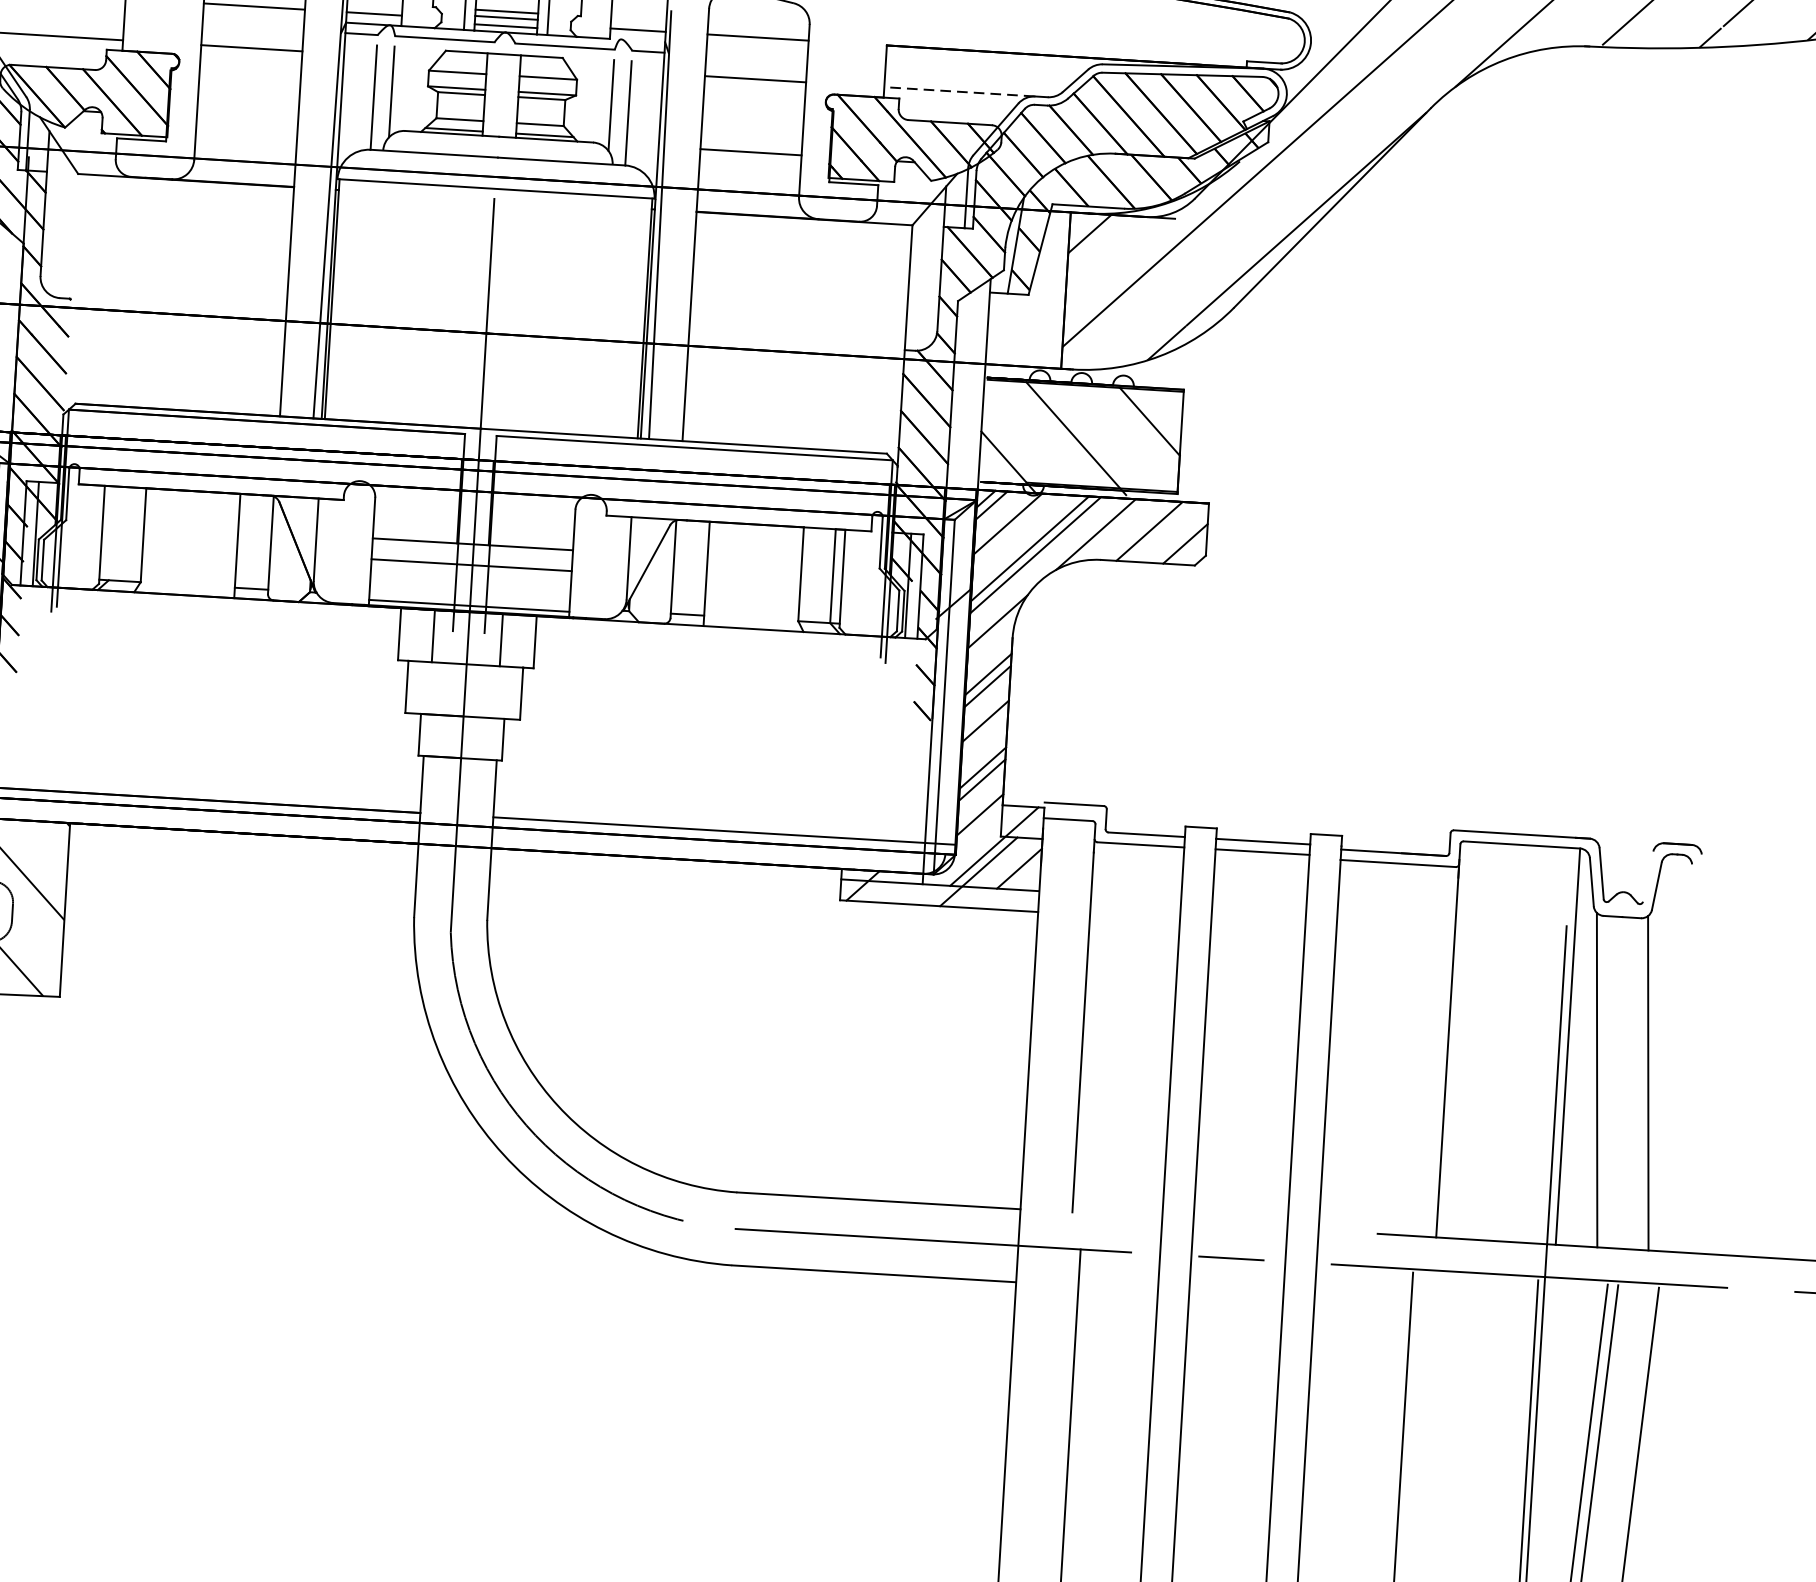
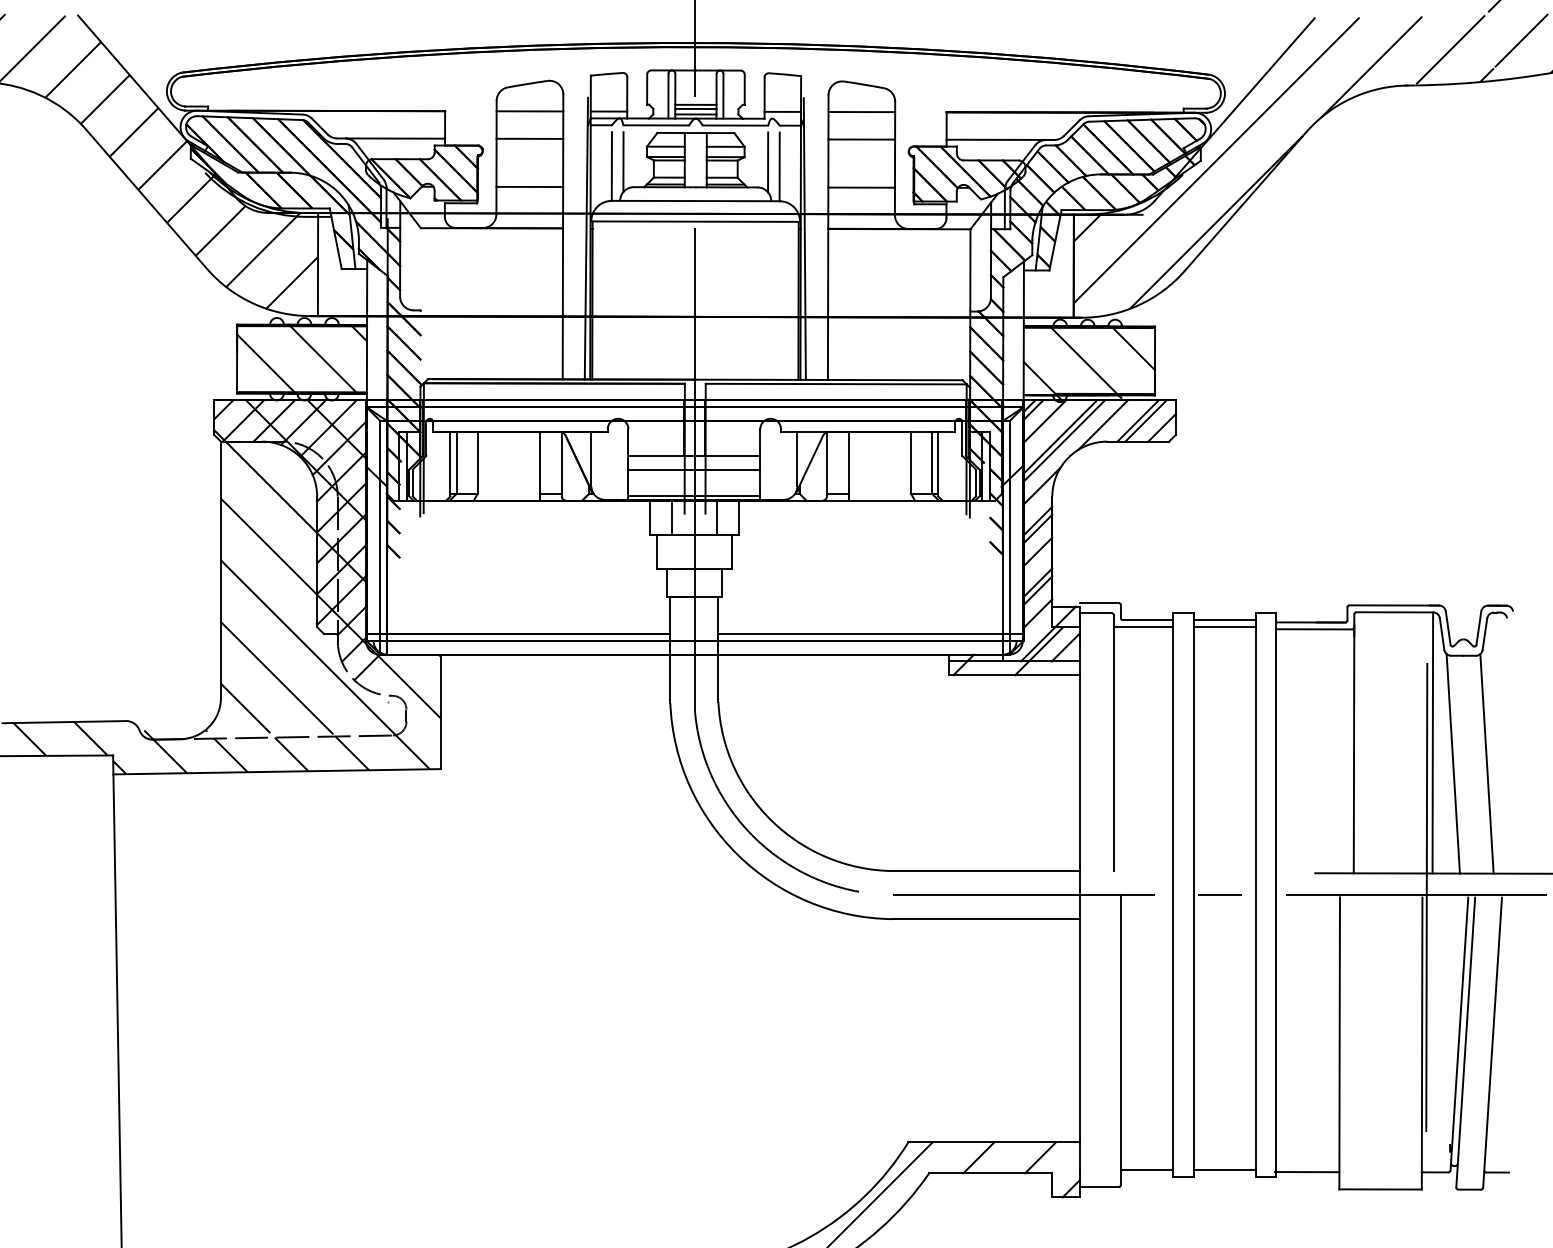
line: (958, 91) -> (995, 139), dashed -> solid
line: (246, 120) -> (529, 186), added
line: (1160, 531) -> (1145, 420), added
line: (111, 532) -> (456, 462), added
line: (1647, 875) -> (1478, 627), added

